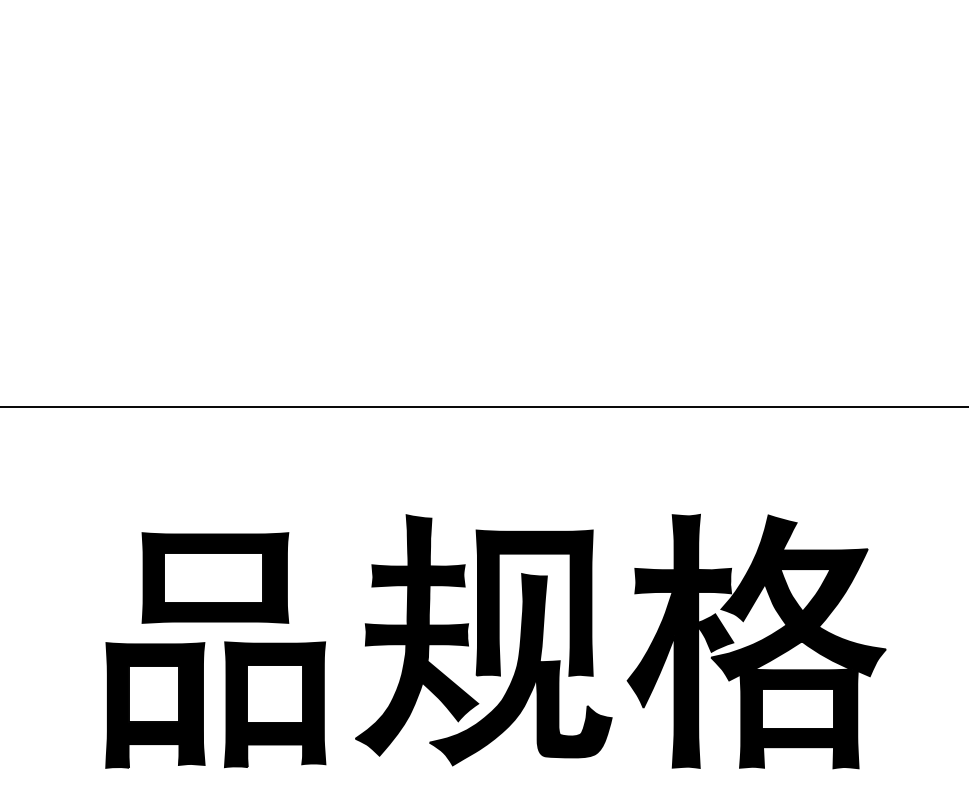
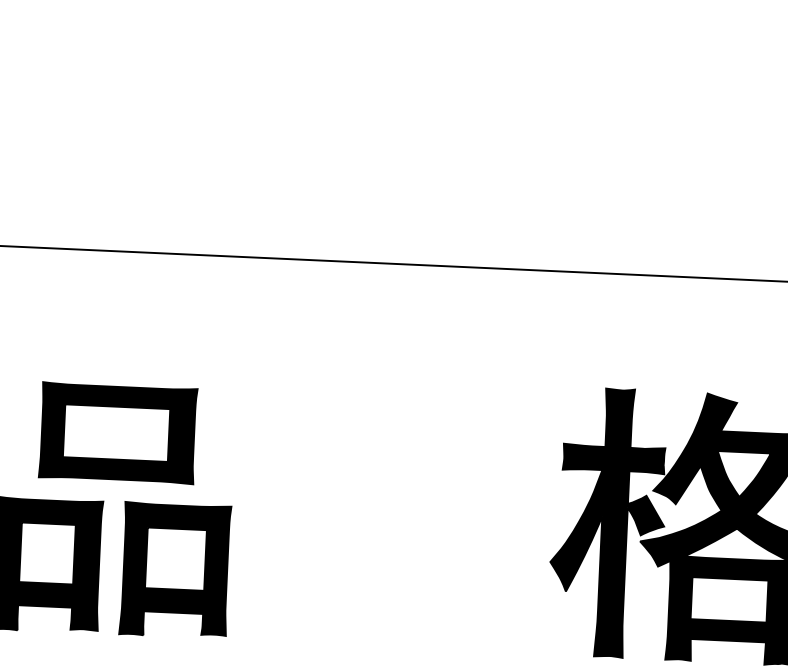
part: (483, 640) -> (399, 512), removed

